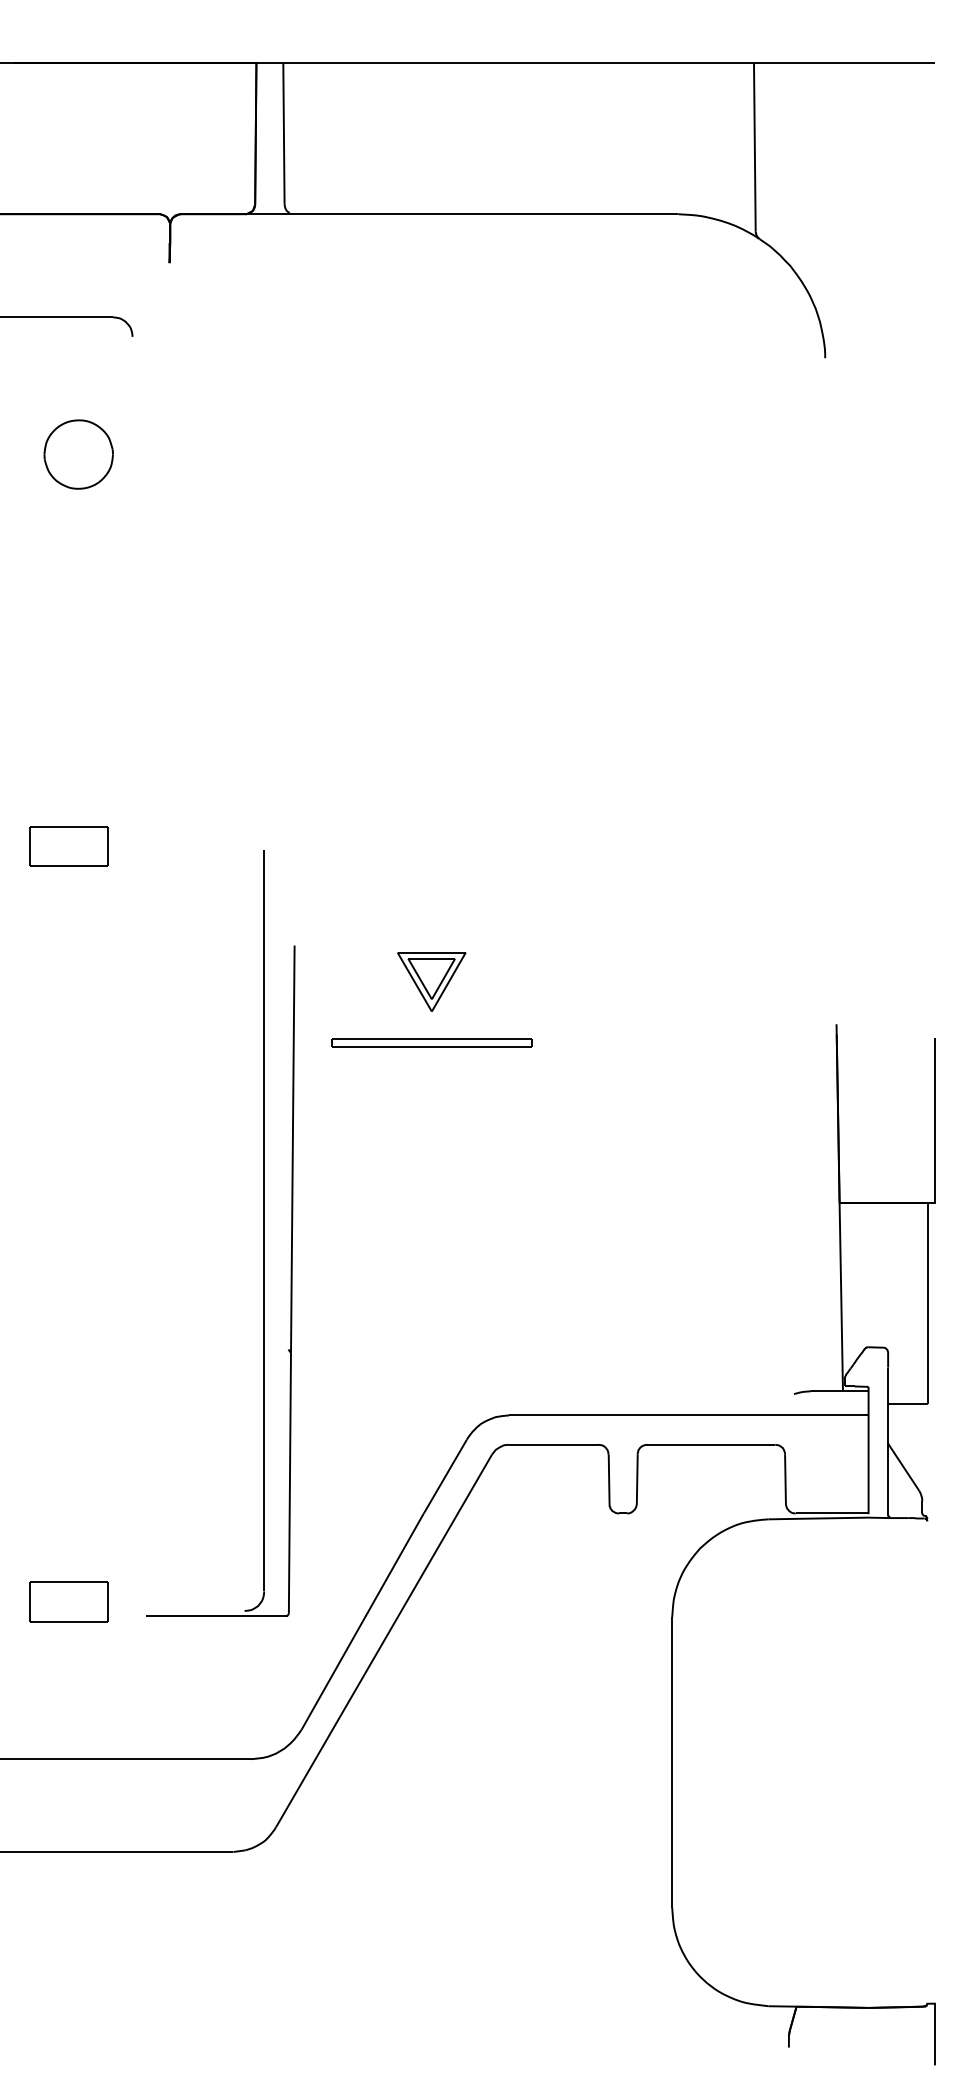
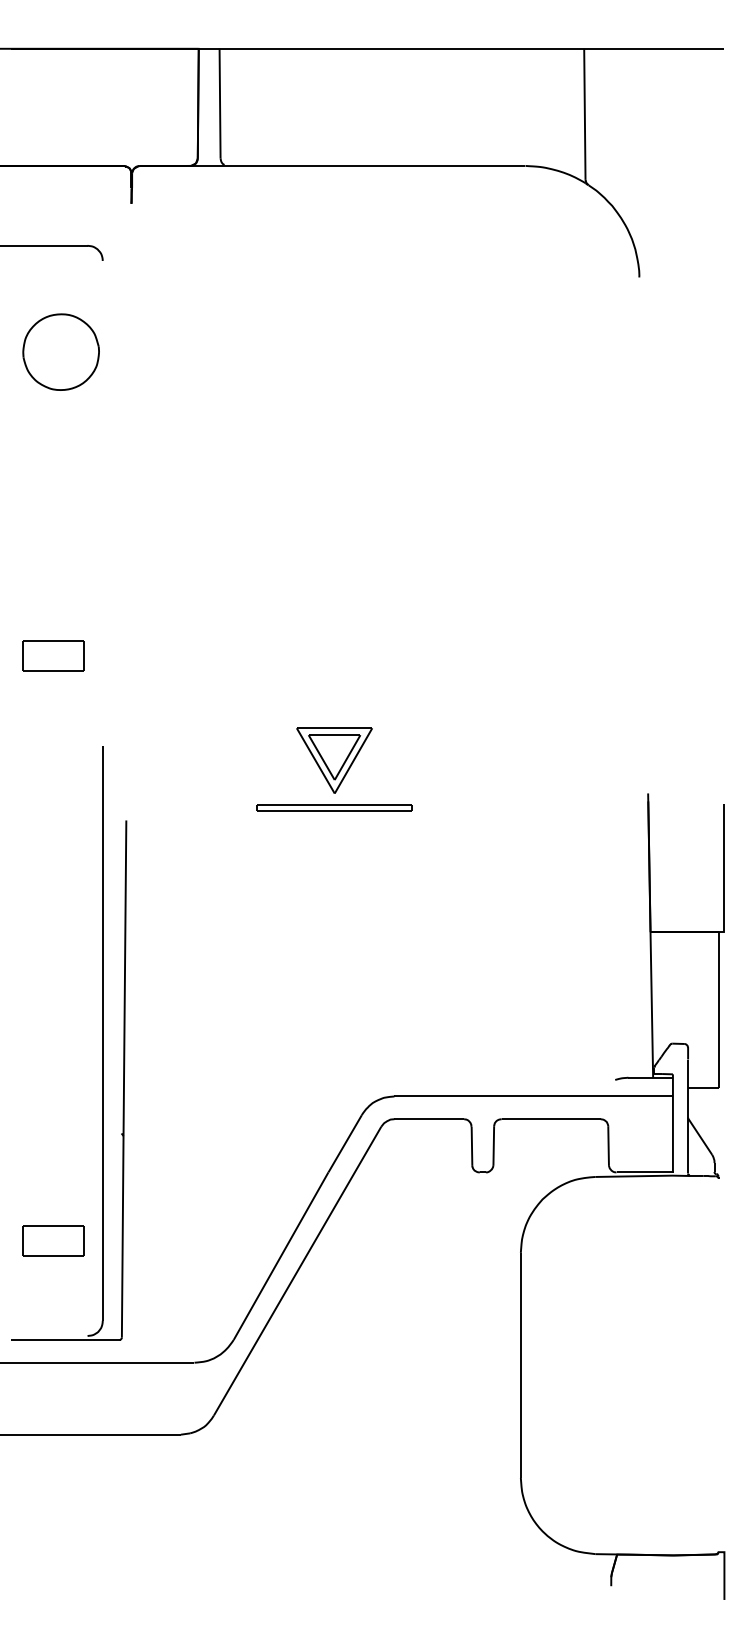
part: (77, 453) -> (60, 351), size x1.43
part: (431, 981) -> (334, 760), size x1.43
part: (263, 1233) -> (102, 1043), moved

